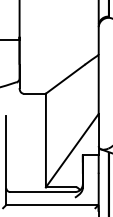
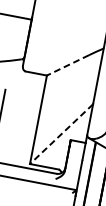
line: (65, 79) -> (67, 65), solid -> dashed
line: (72, 151) -> (61, 134), solid -> dashed

